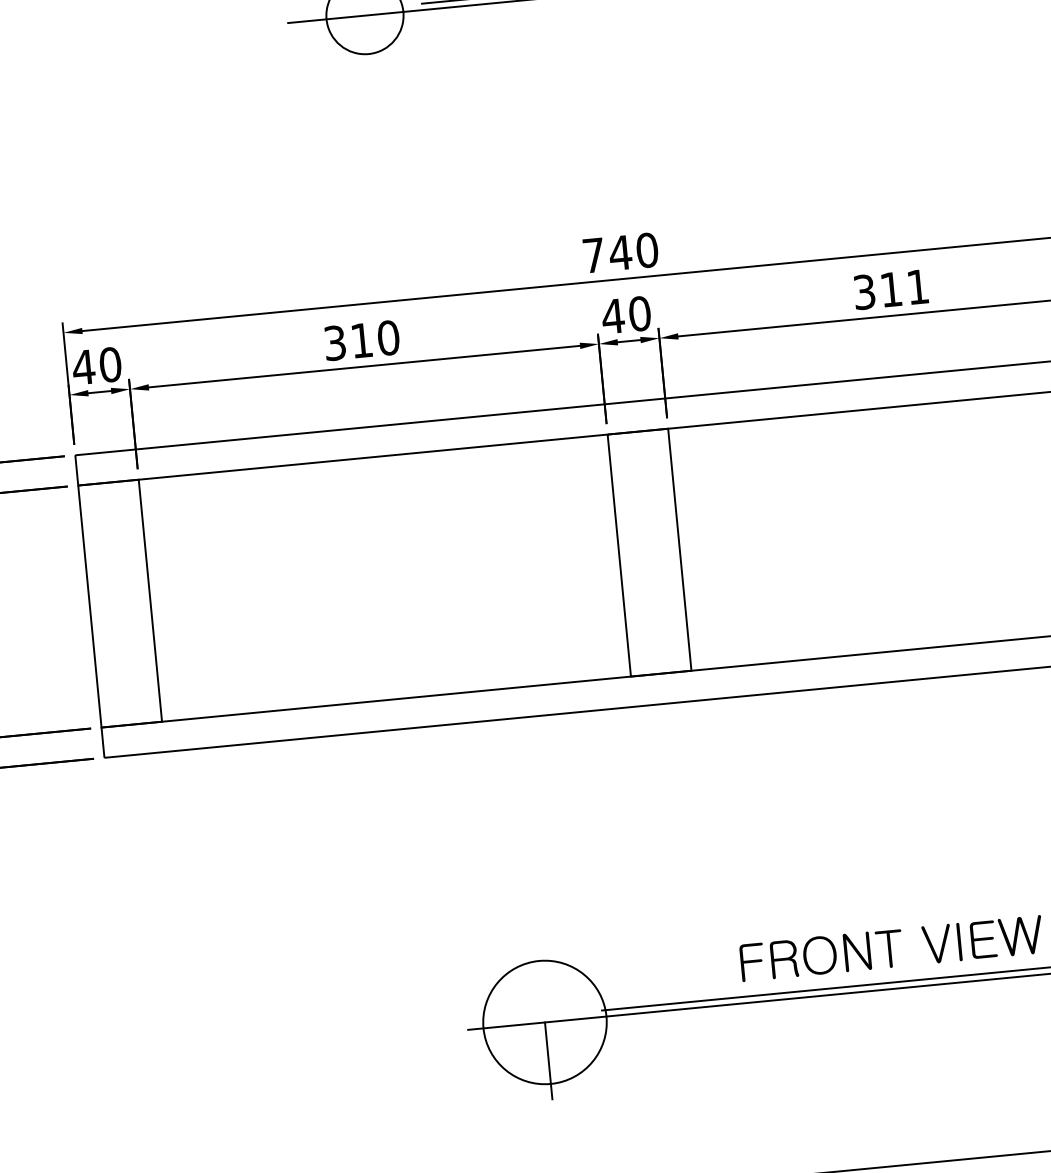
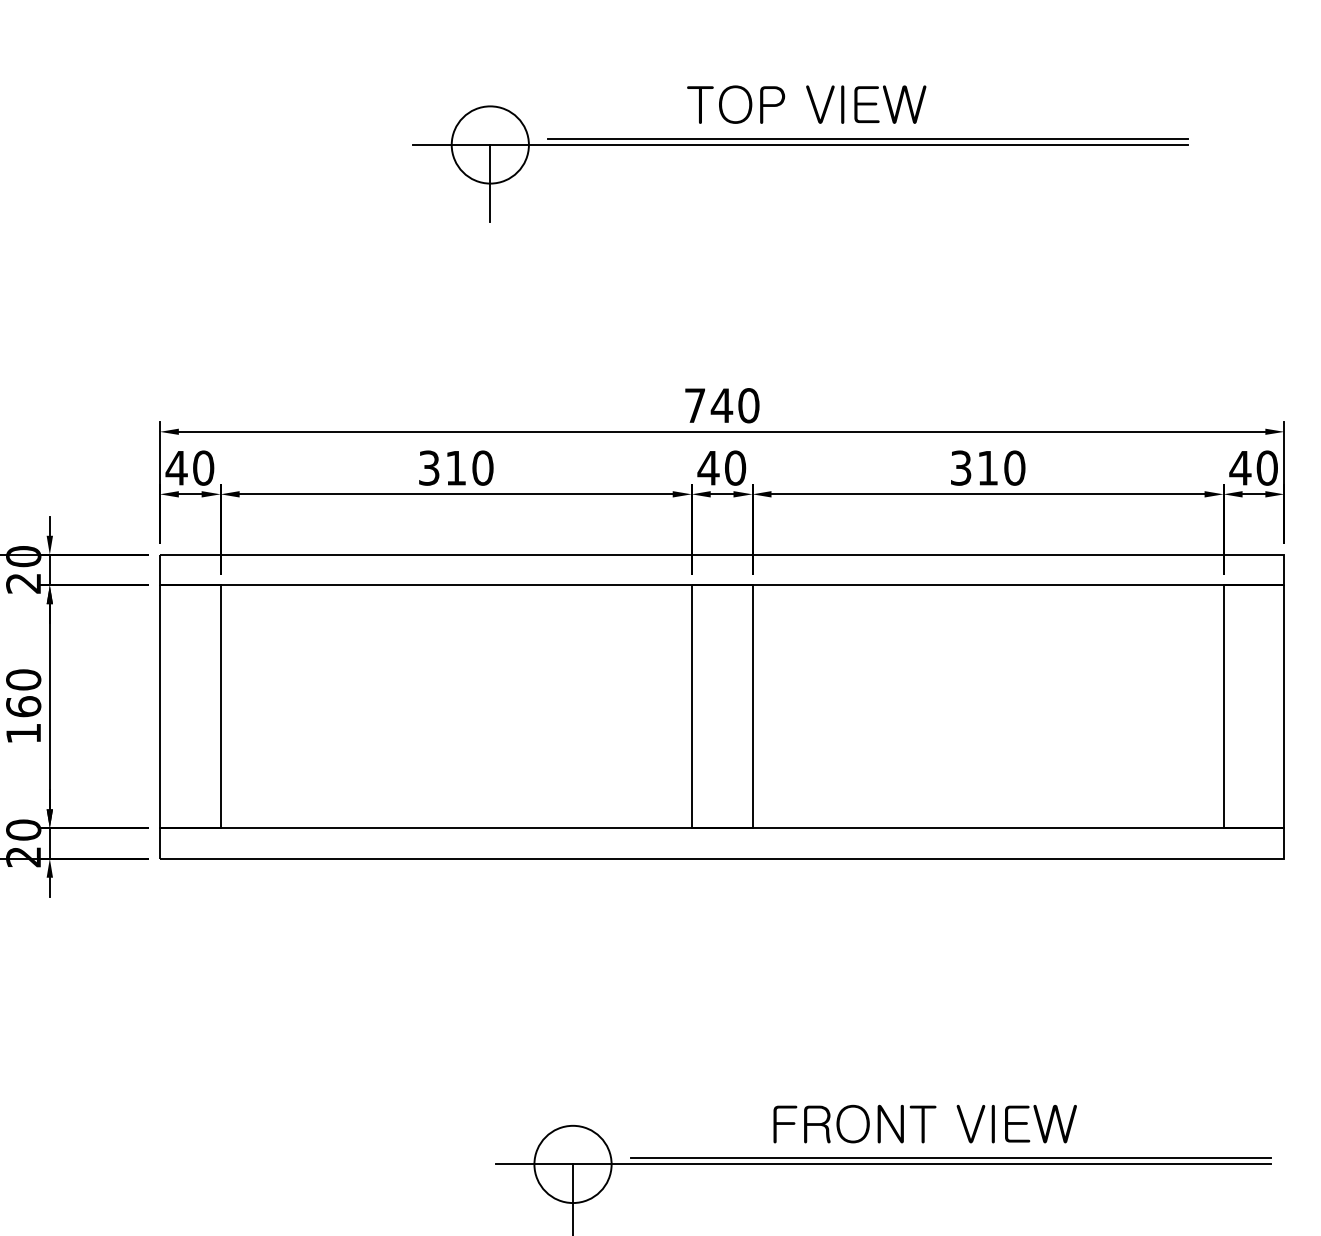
line: (368, 53) -> (490, 183), added
text: (917, 286) -> (1014, 467), 311 -> 310
circle: (544, 1022) -> (572, 1164), size x0.62

